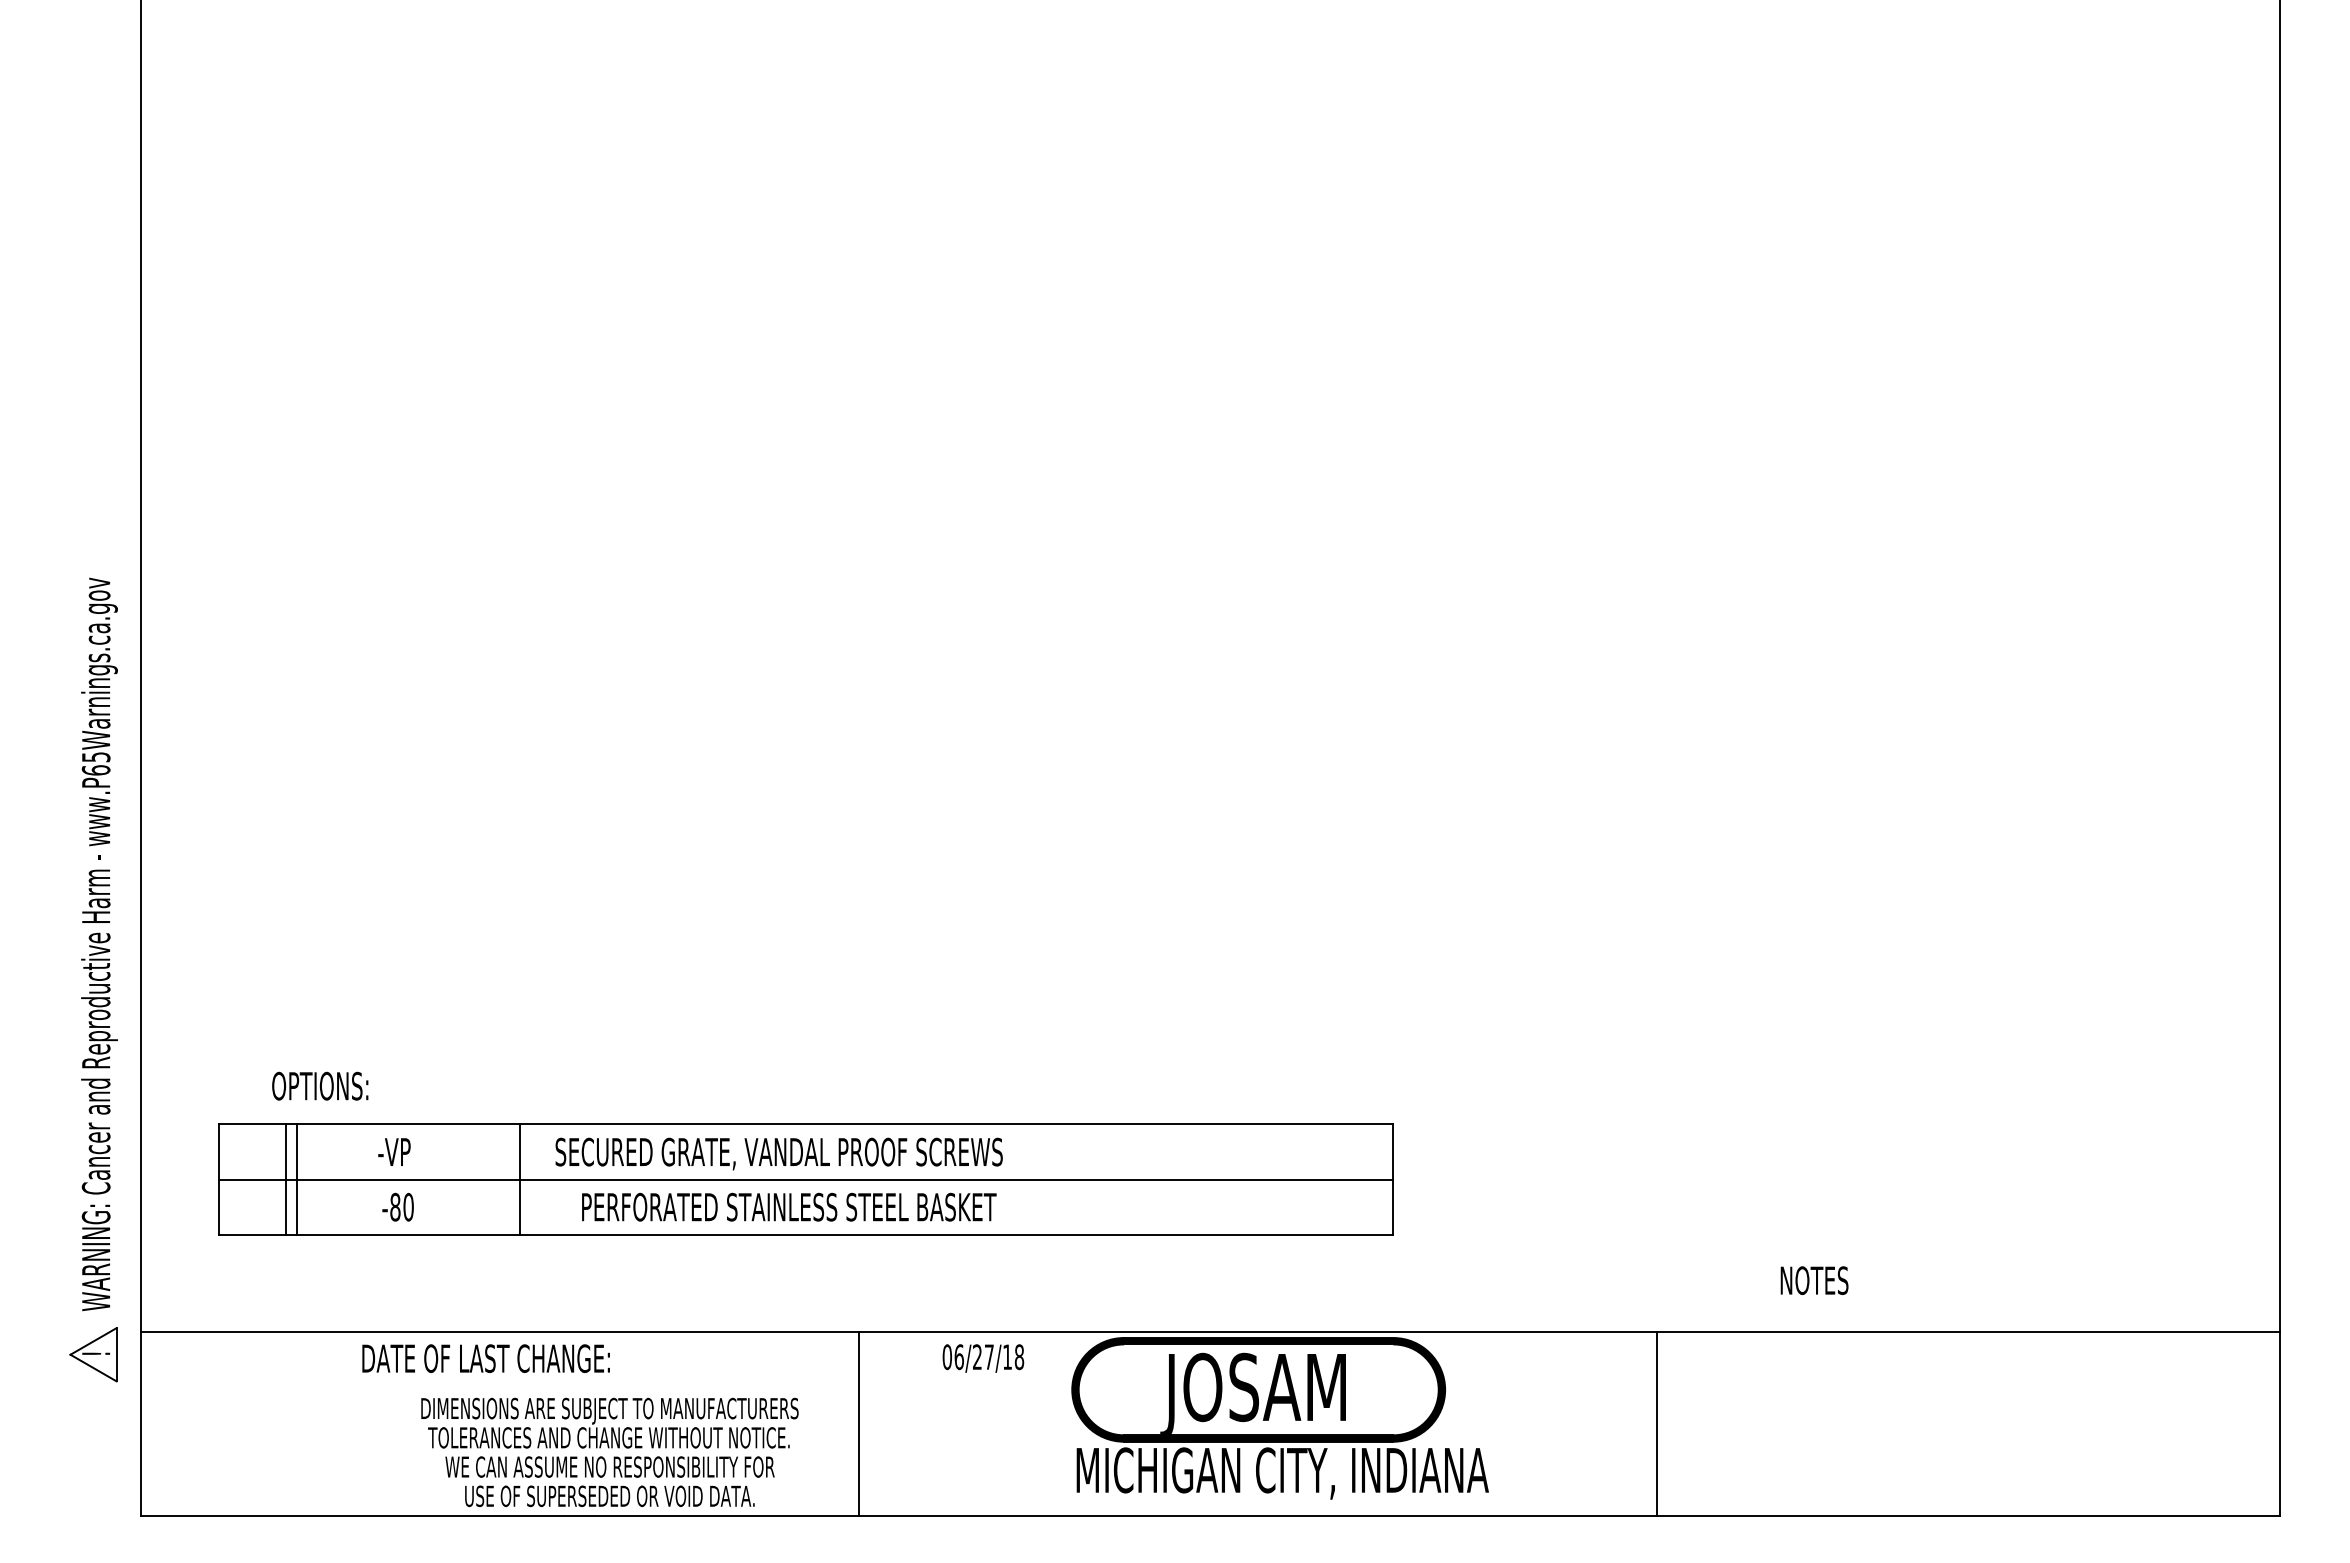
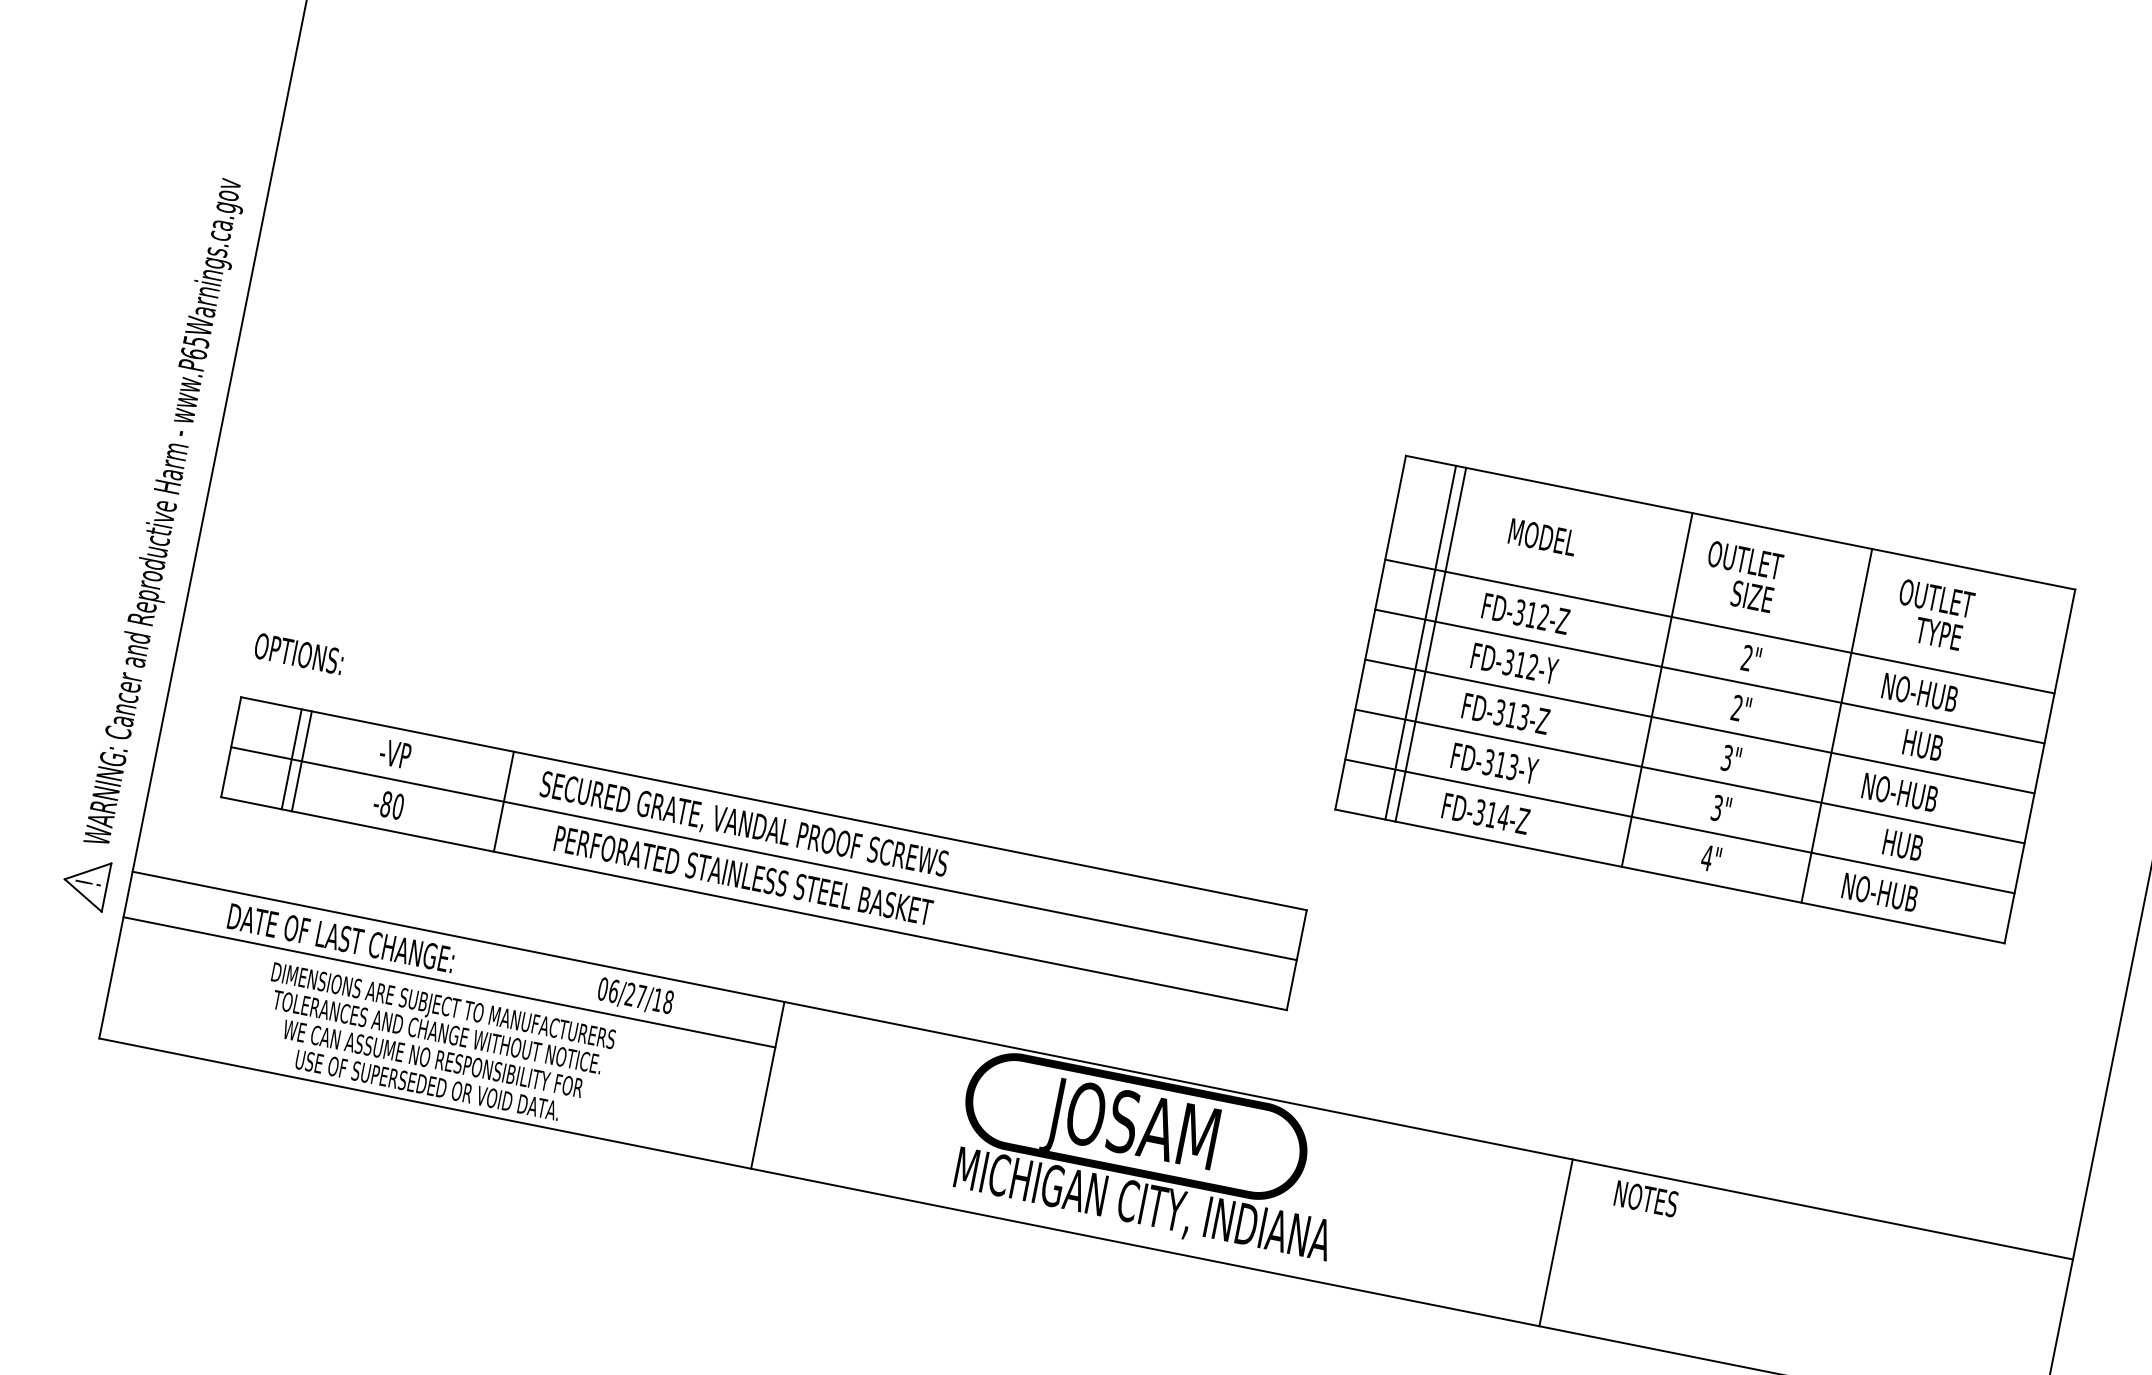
part: (1770, 816) -> (1704, 699), added
text: (320, 1085) -> (299, 653), moved
text: (1814, 1280) -> (1646, 1198), moved
text: (485, 1358) -> (340, 937), moved
text: (983, 1358) -> (635, 996), moved
line: (499, 1382) -> (448, 982), added
line: (1657, 1424) -> (1556, 1243), moved
text: (609, 1452) -> (435, 1045), moved

